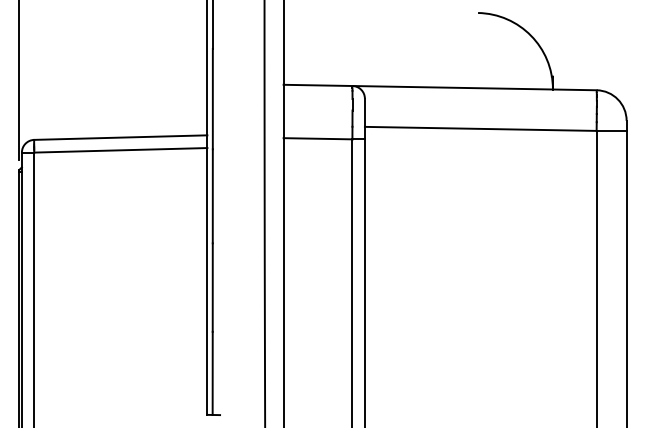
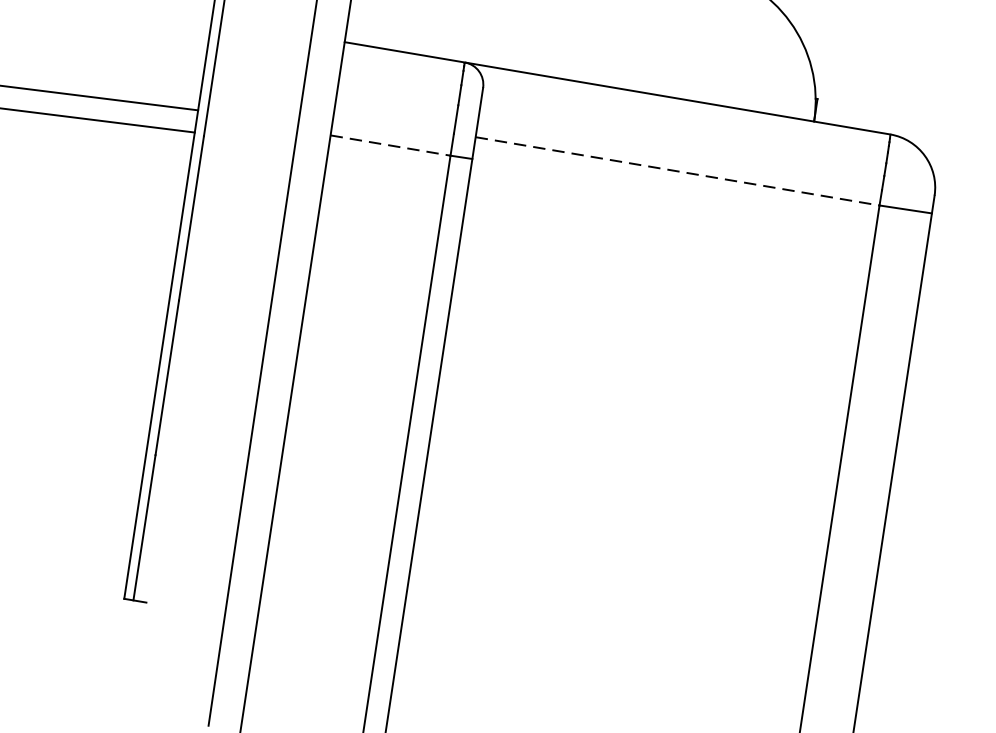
line: (480, 128) -> (677, 170), solid -> dashed
line: (318, 138) -> (391, 145), solid -> dashed

